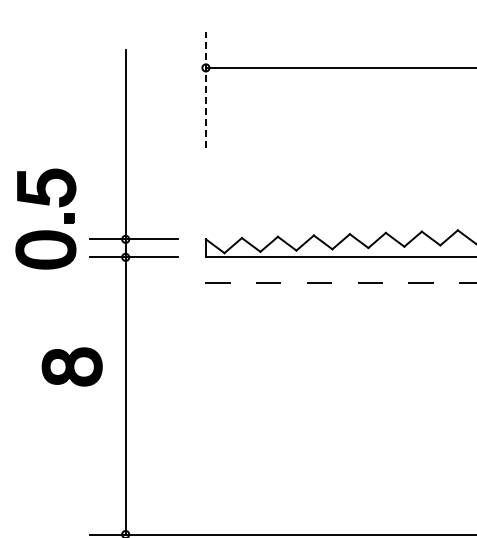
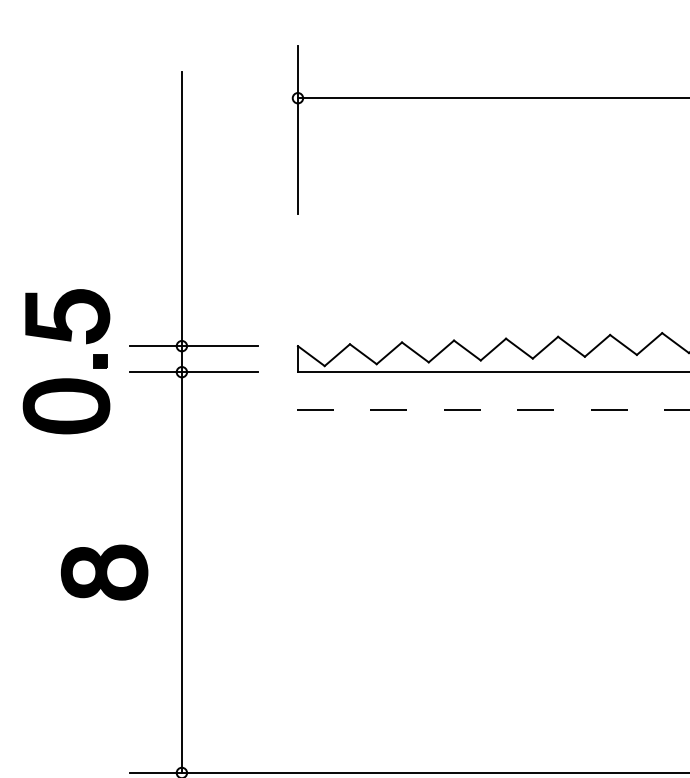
line: (205, 89) -> (297, 129), dashed -> solid
part: (45, 230) -> (65, 378), moved
part: (71, 366) -> (103, 571), moved

